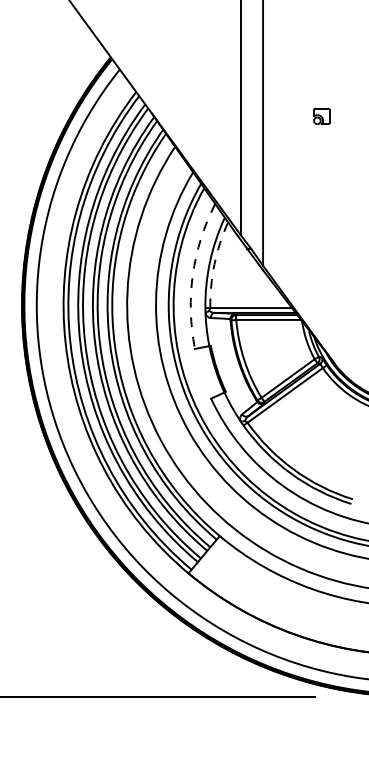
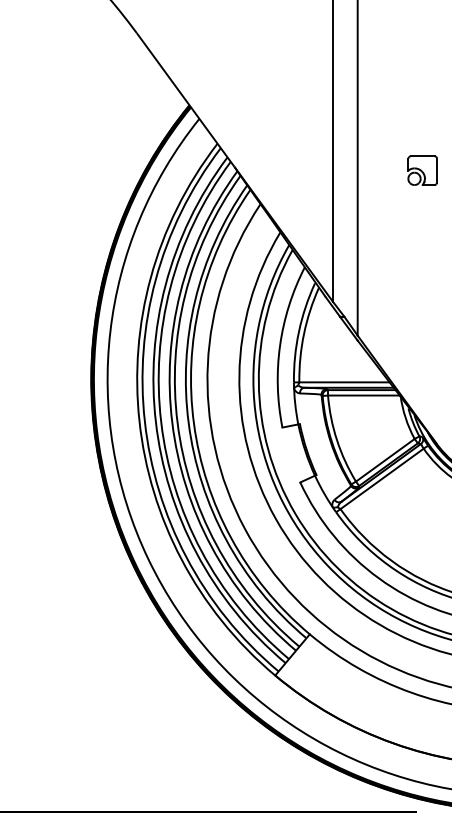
part: (321, 116) -> (422, 170), size x1.67
arc: (214, 264) -> (303, 334), dashed -> solid
arc: (193, 274) -> (280, 345), dashed -> solid

